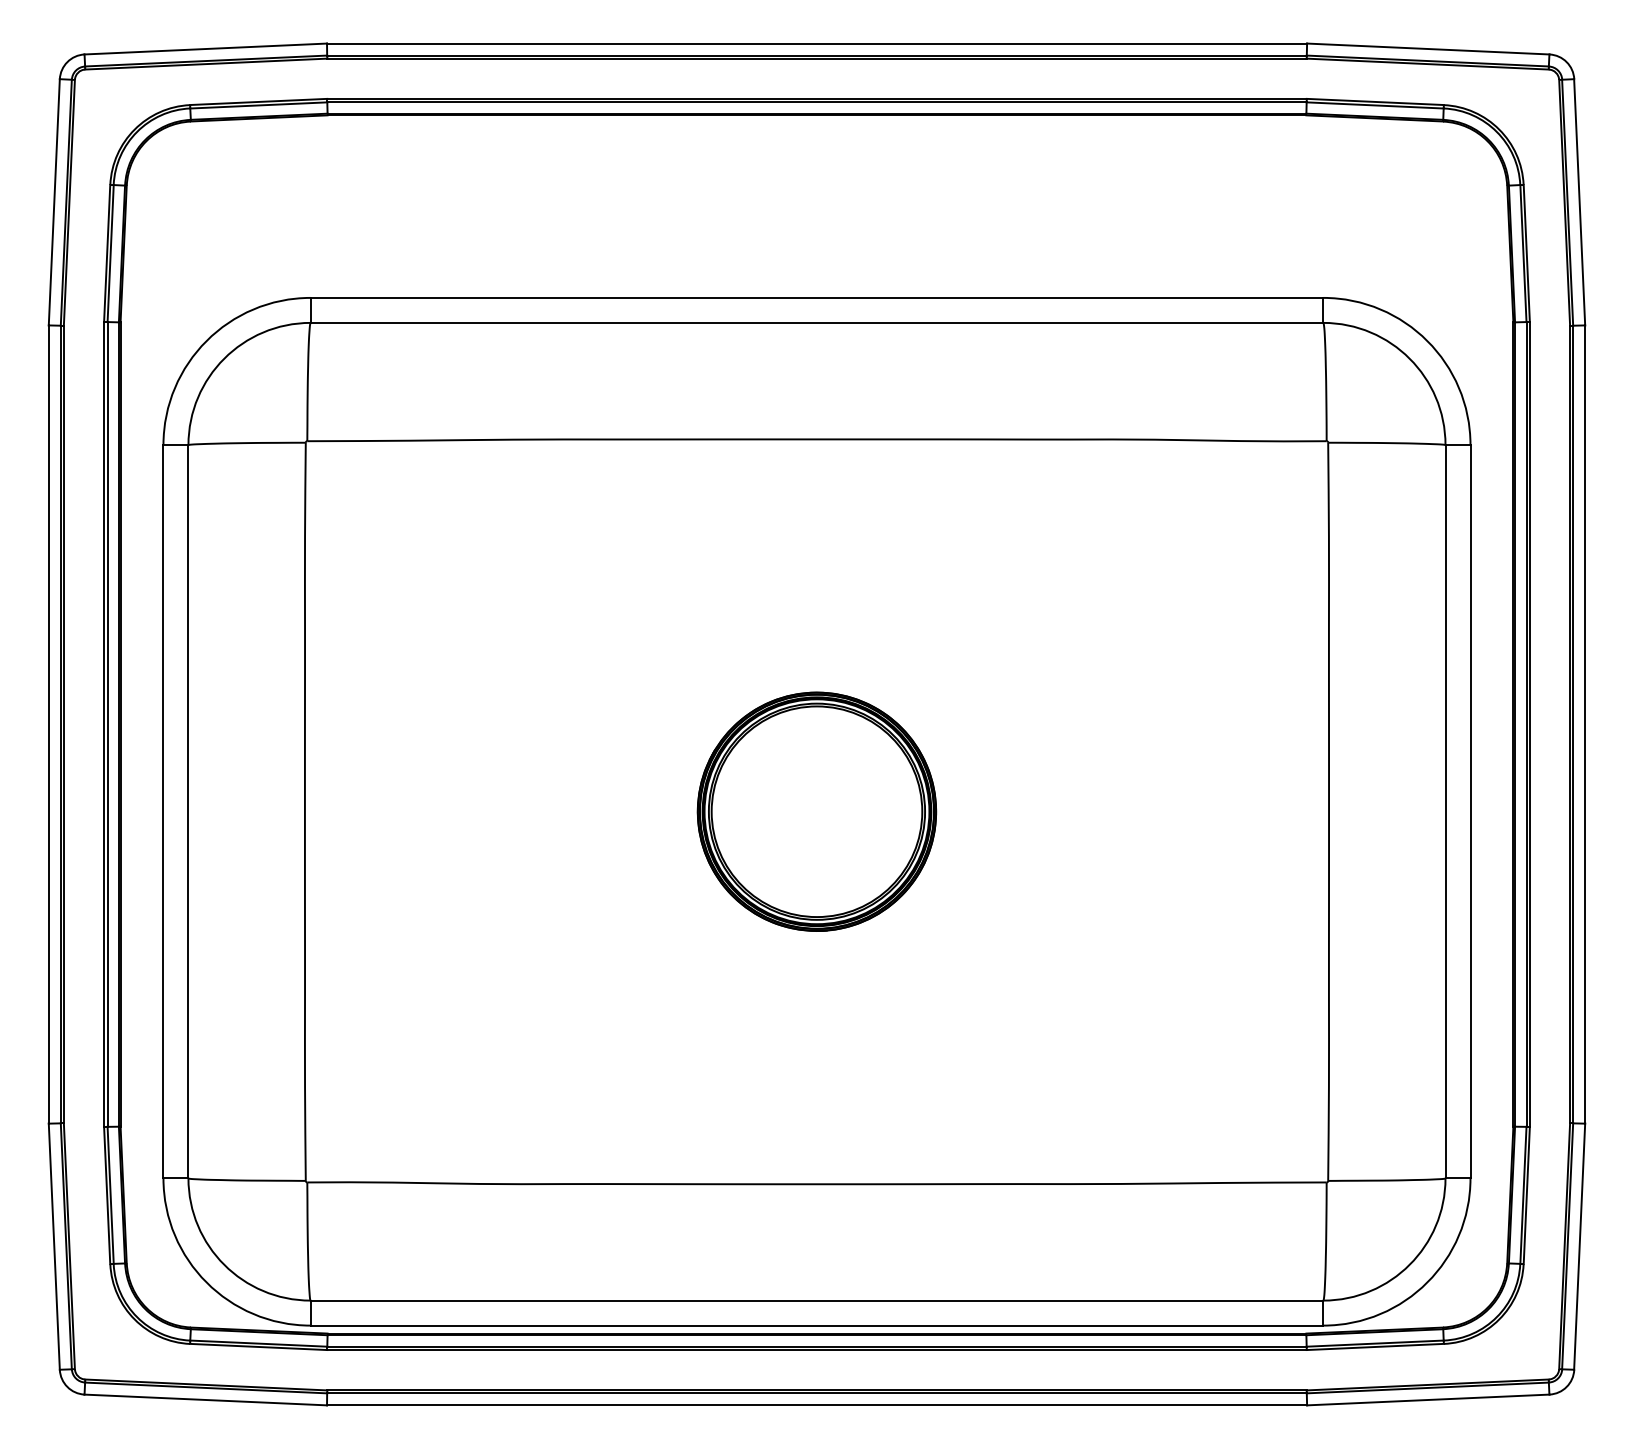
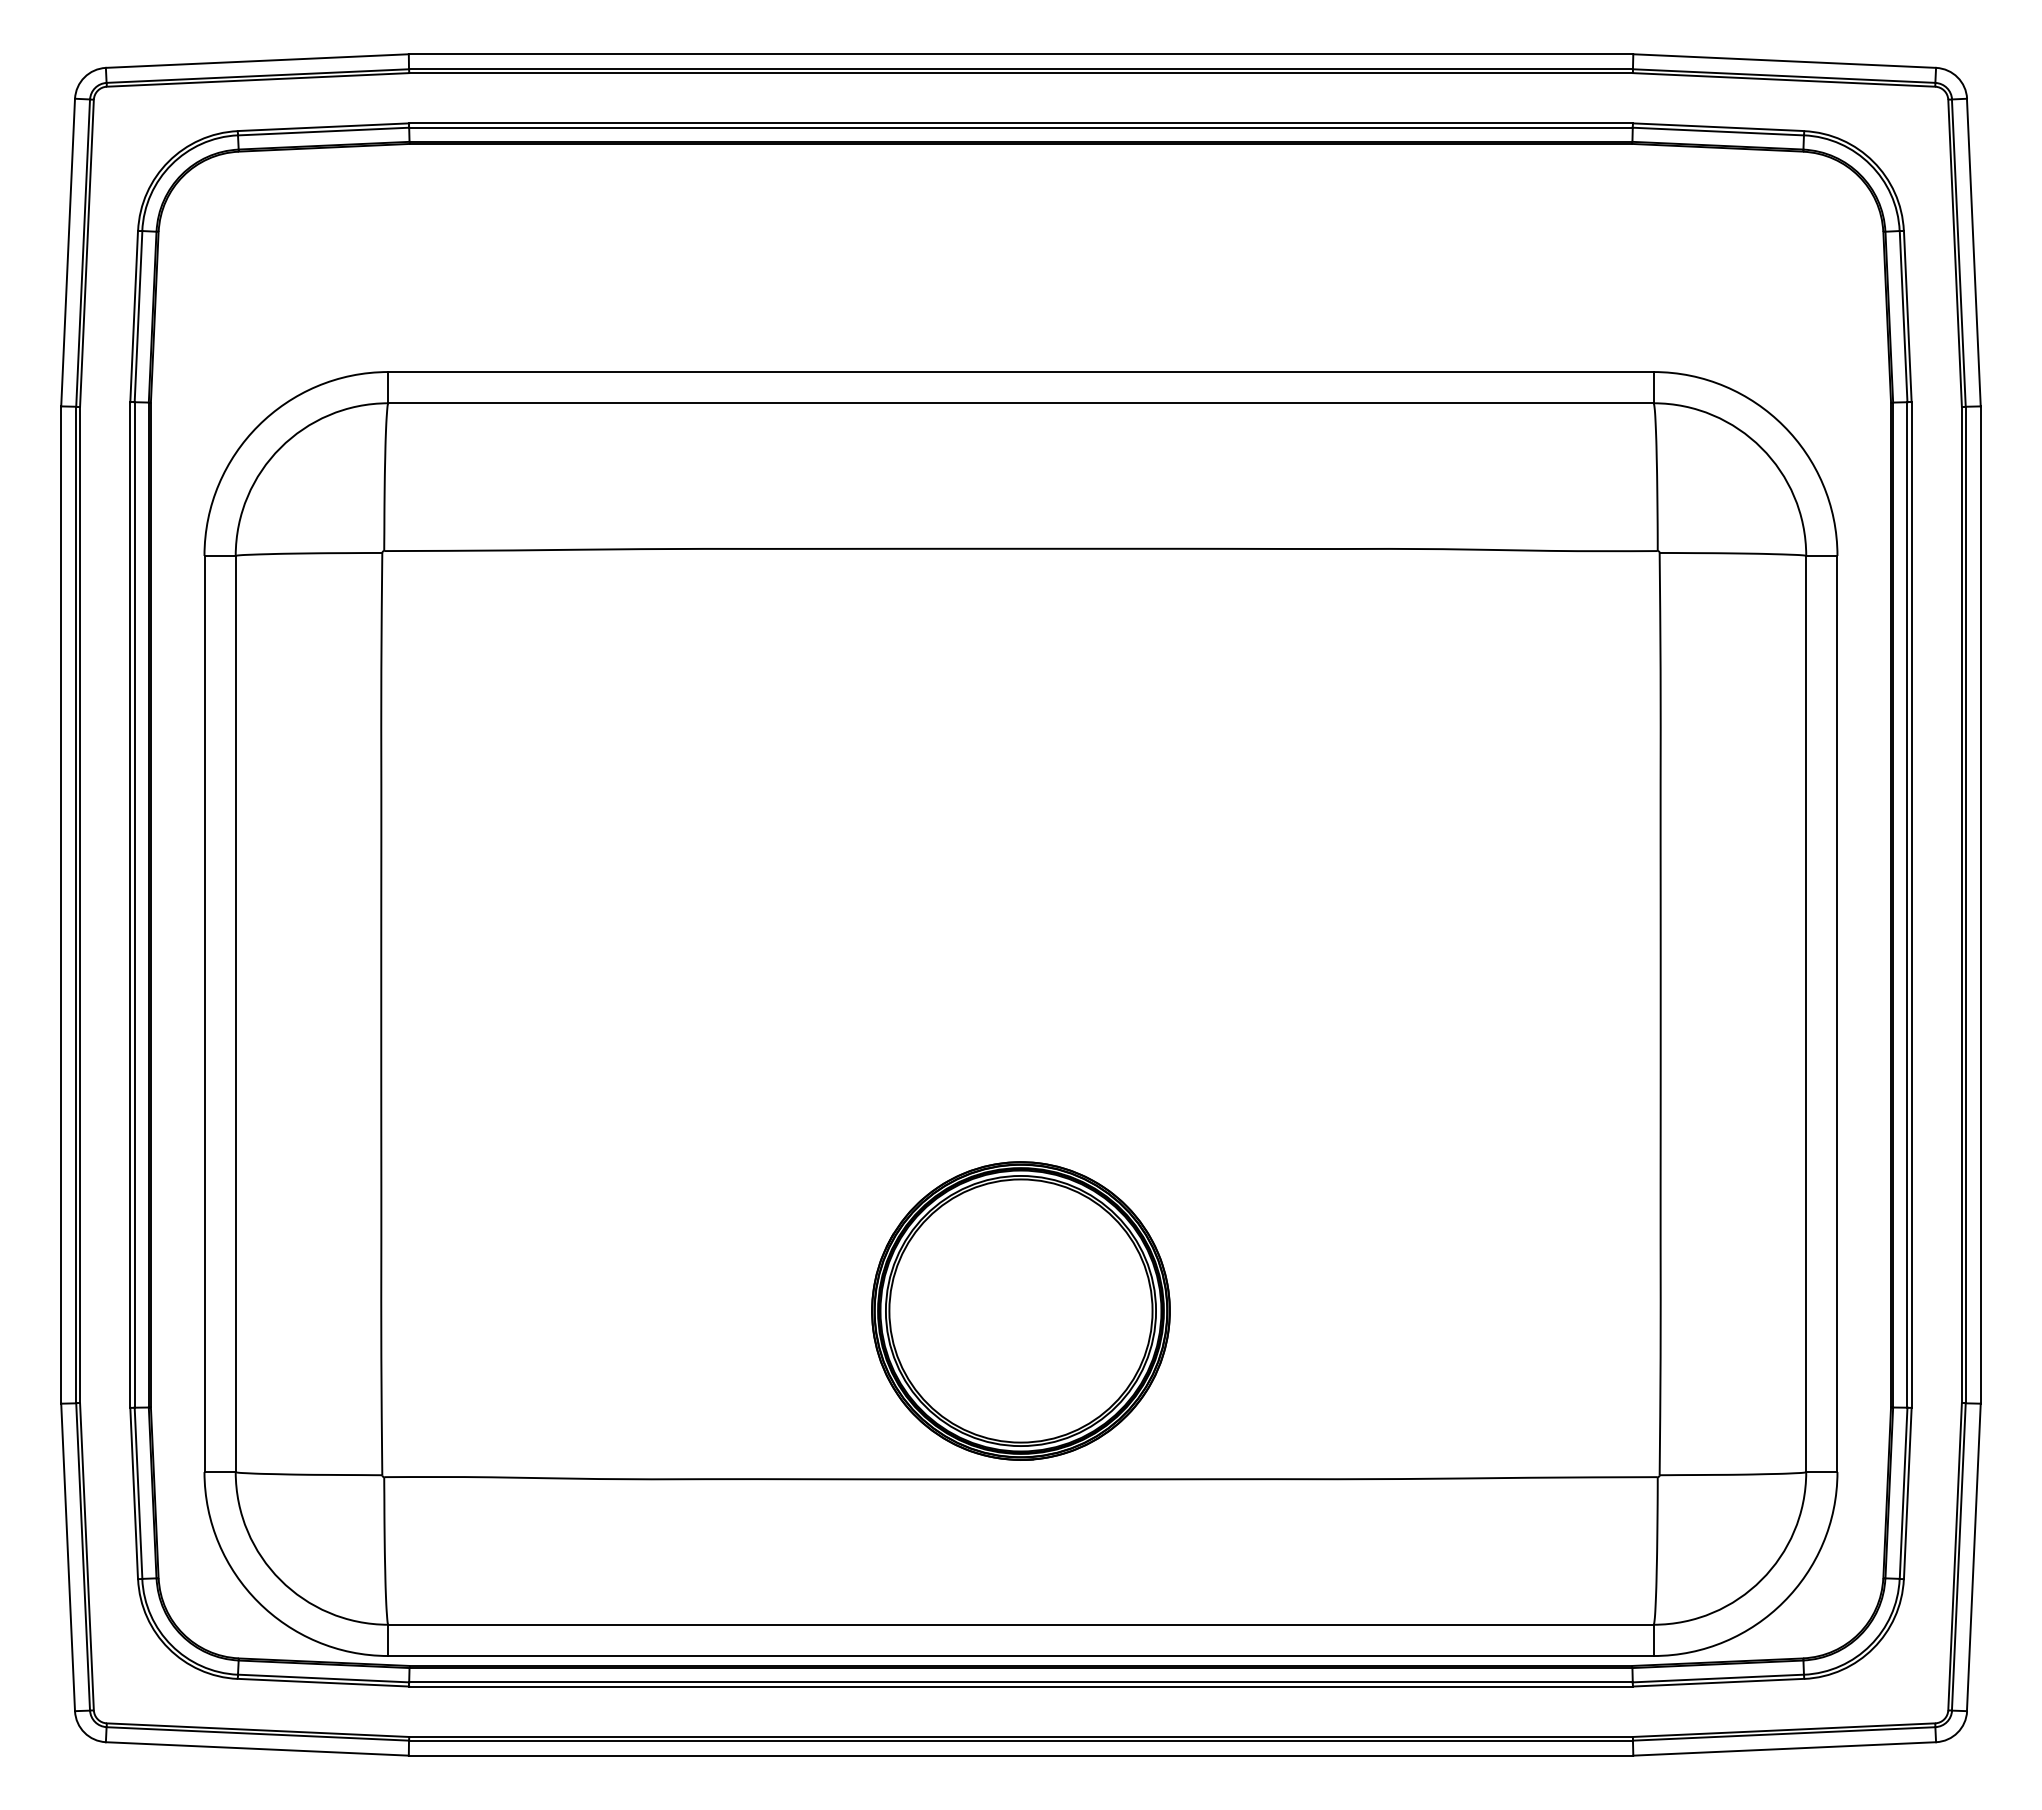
part: (816, 811) -> (1020, 1310), moved

